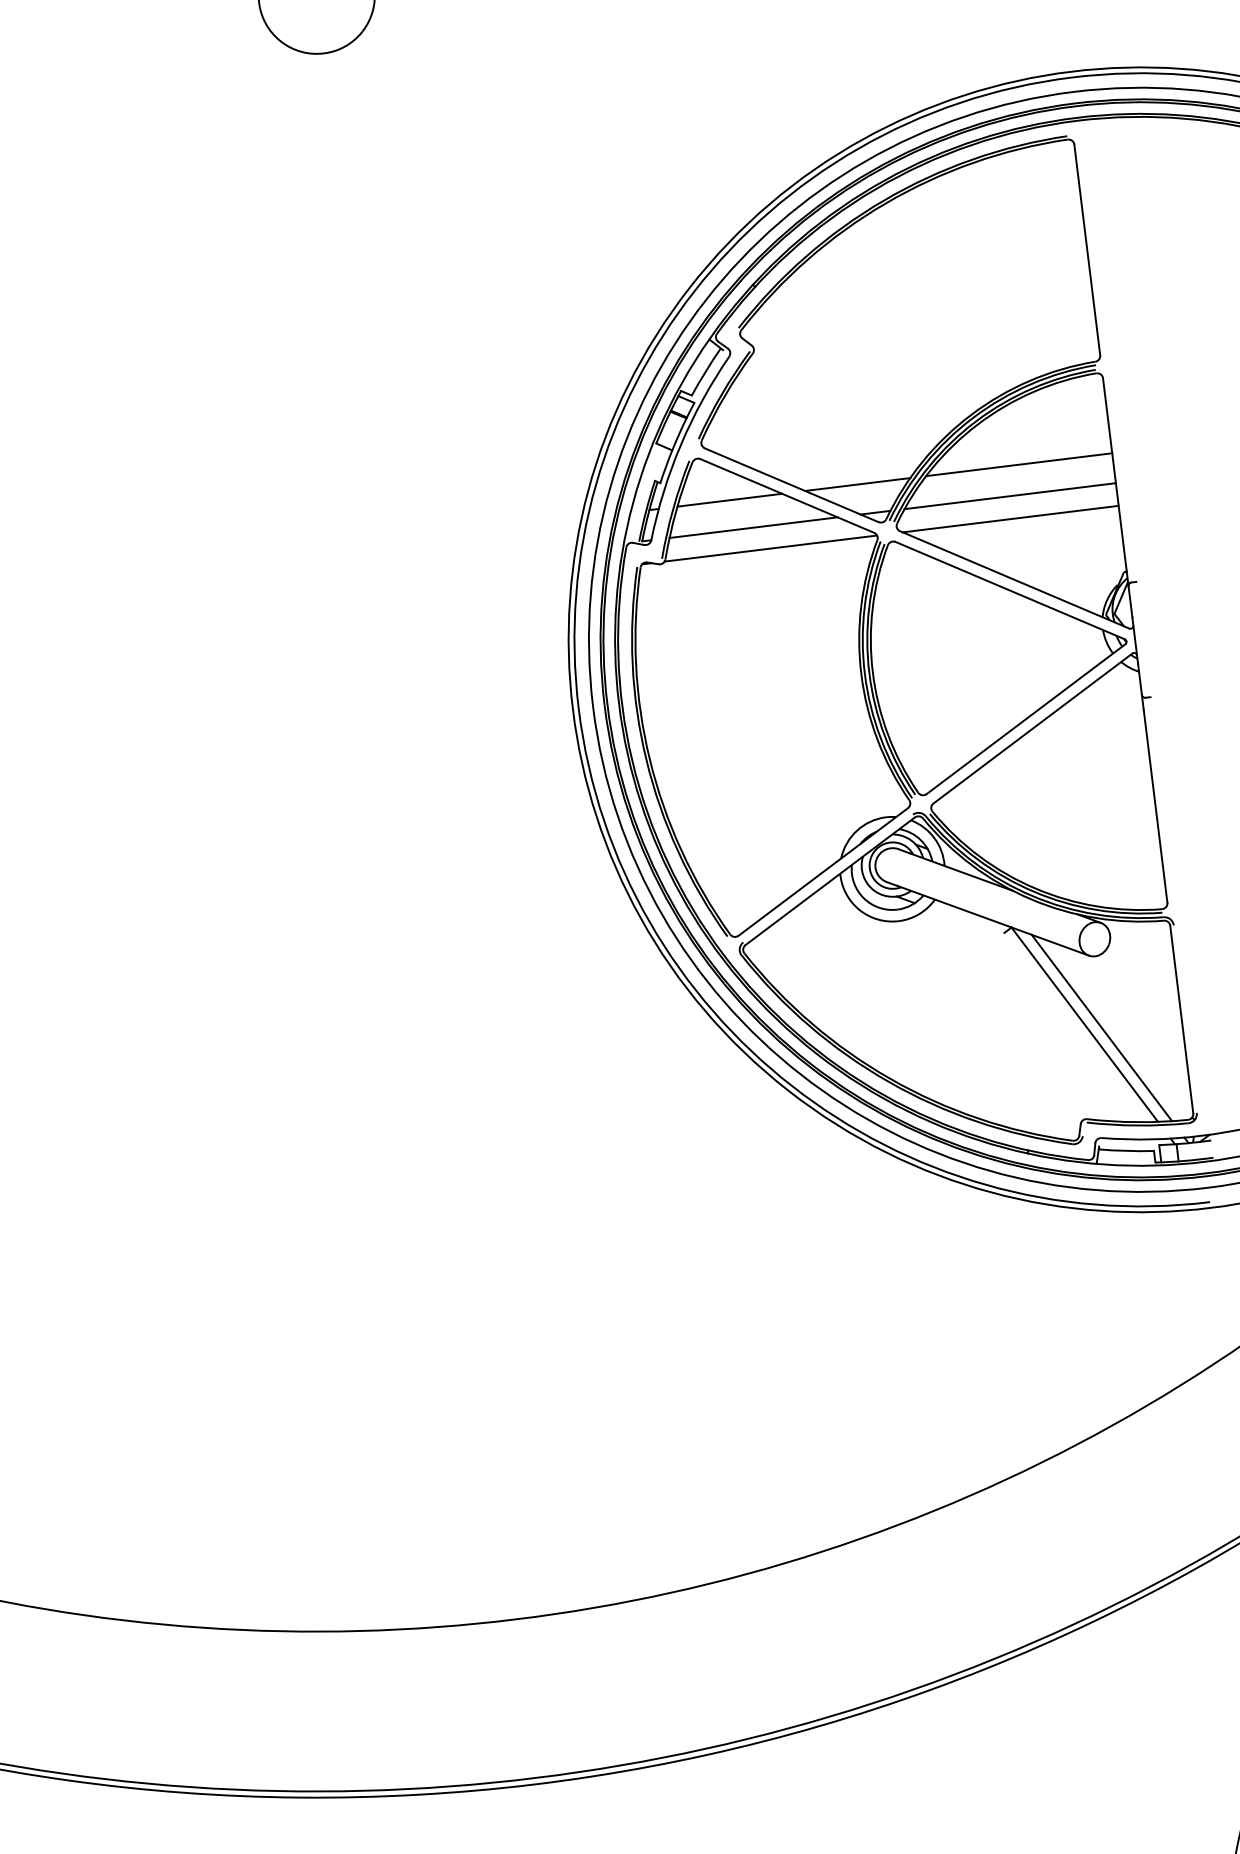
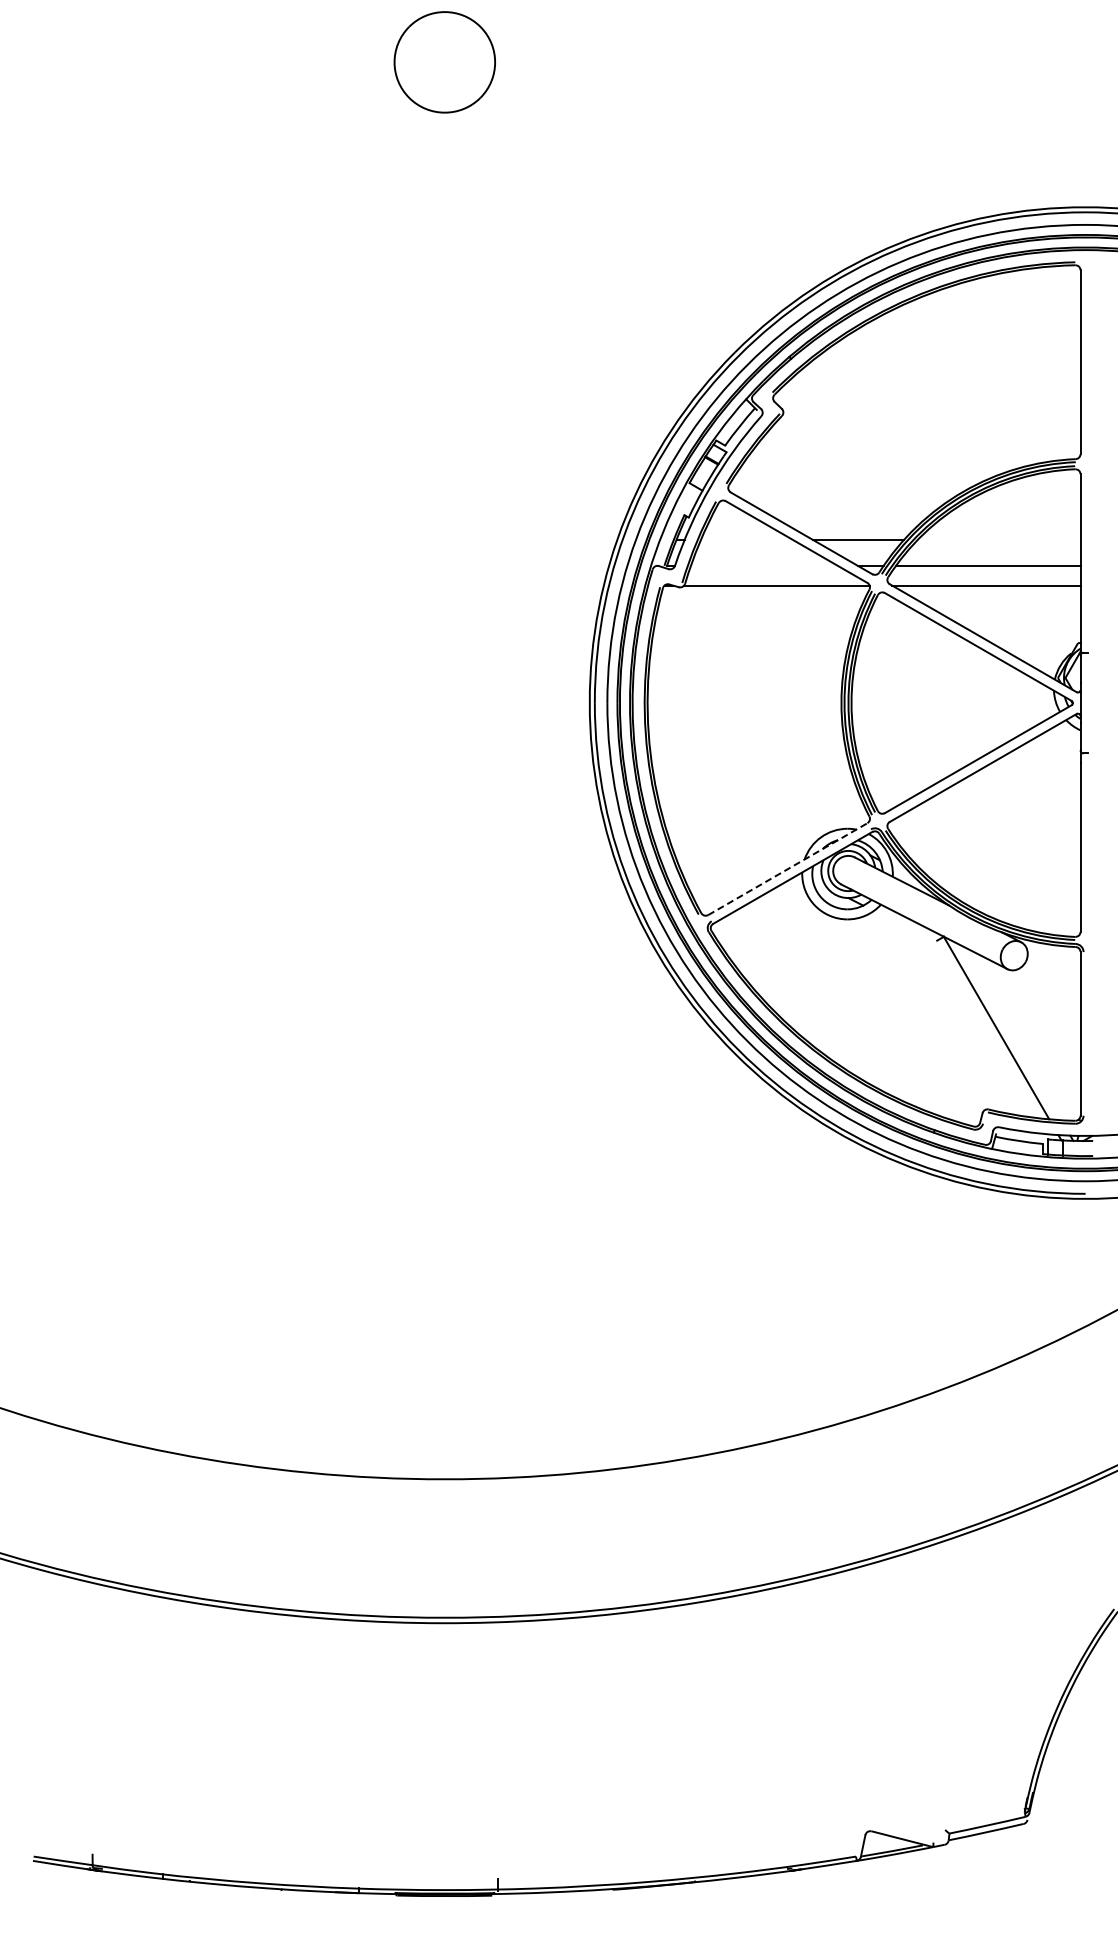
line: (1019, 464) -> (999, 539), removed
line: (729, 500) -> (746, 539), removed
line: (752, 527) -> (763, 565), removed
line: (822, 872) -> (787, 869), solid -> dashed
line: (1101, 1027) -> (1010, 1032), removed

